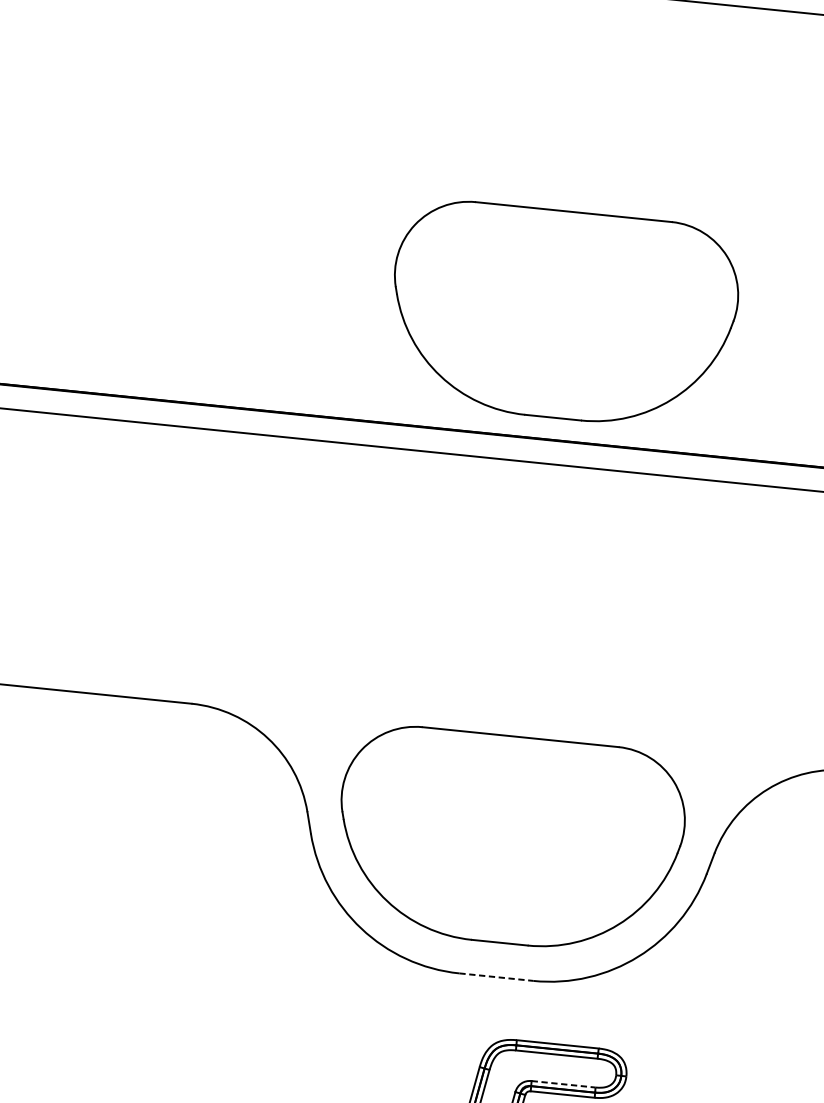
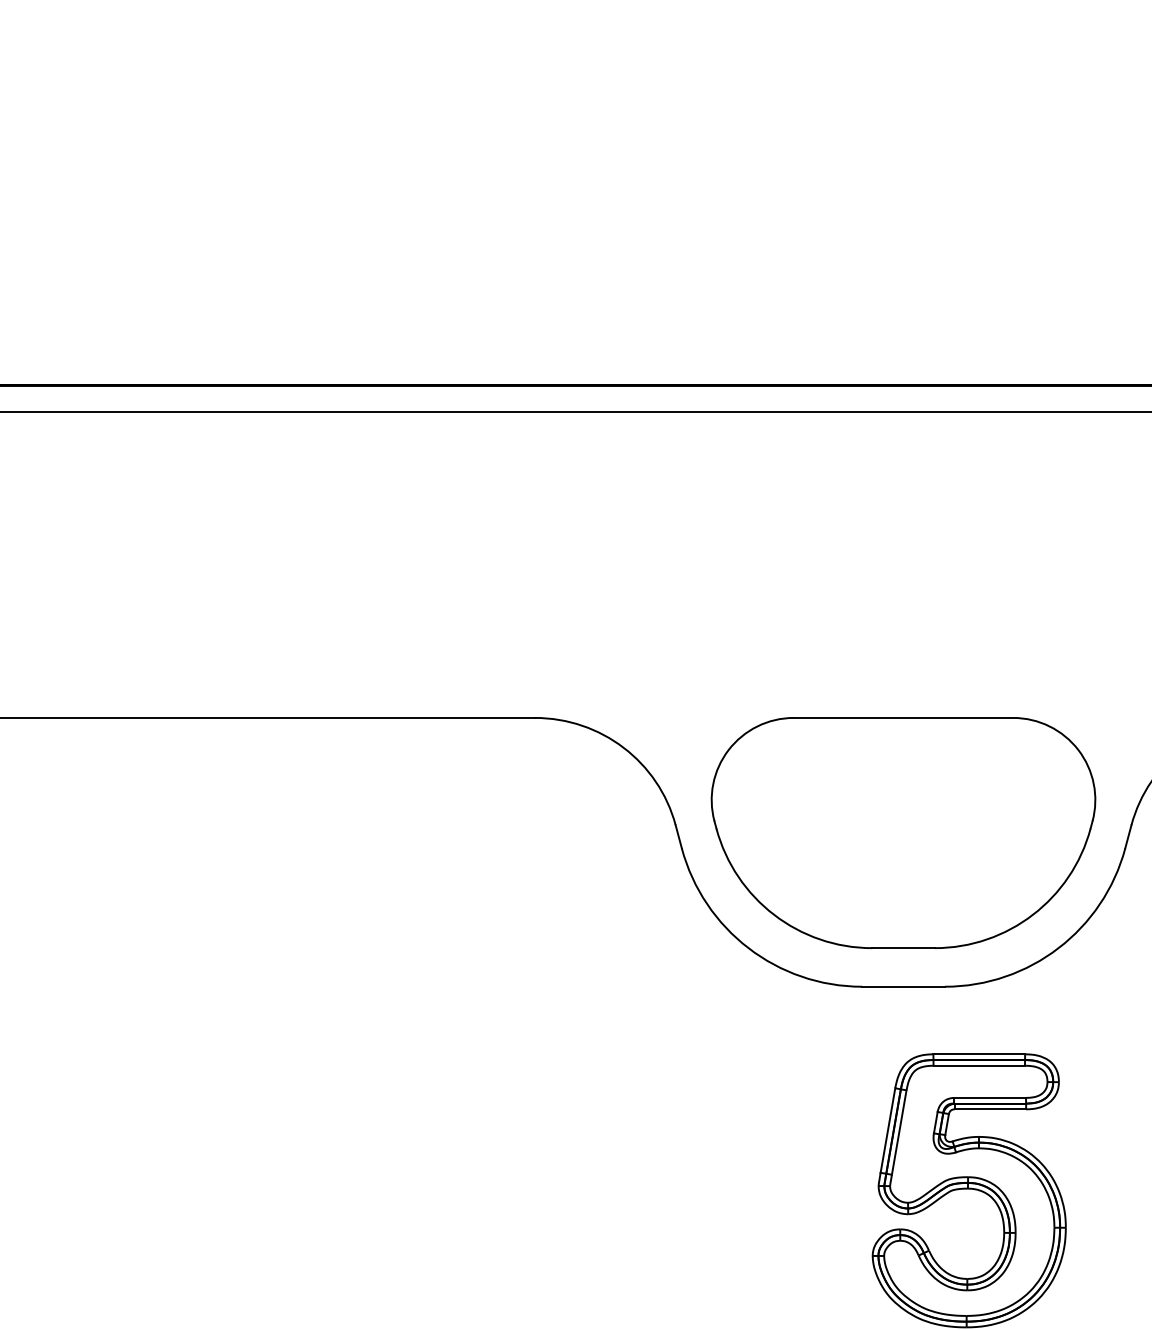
part: (563, 314) -> (903, 244), removed
line: (497, 977) -> (904, 986), dashed -> solid
line: (563, 1083) -> (990, 1097), dashed -> solid

